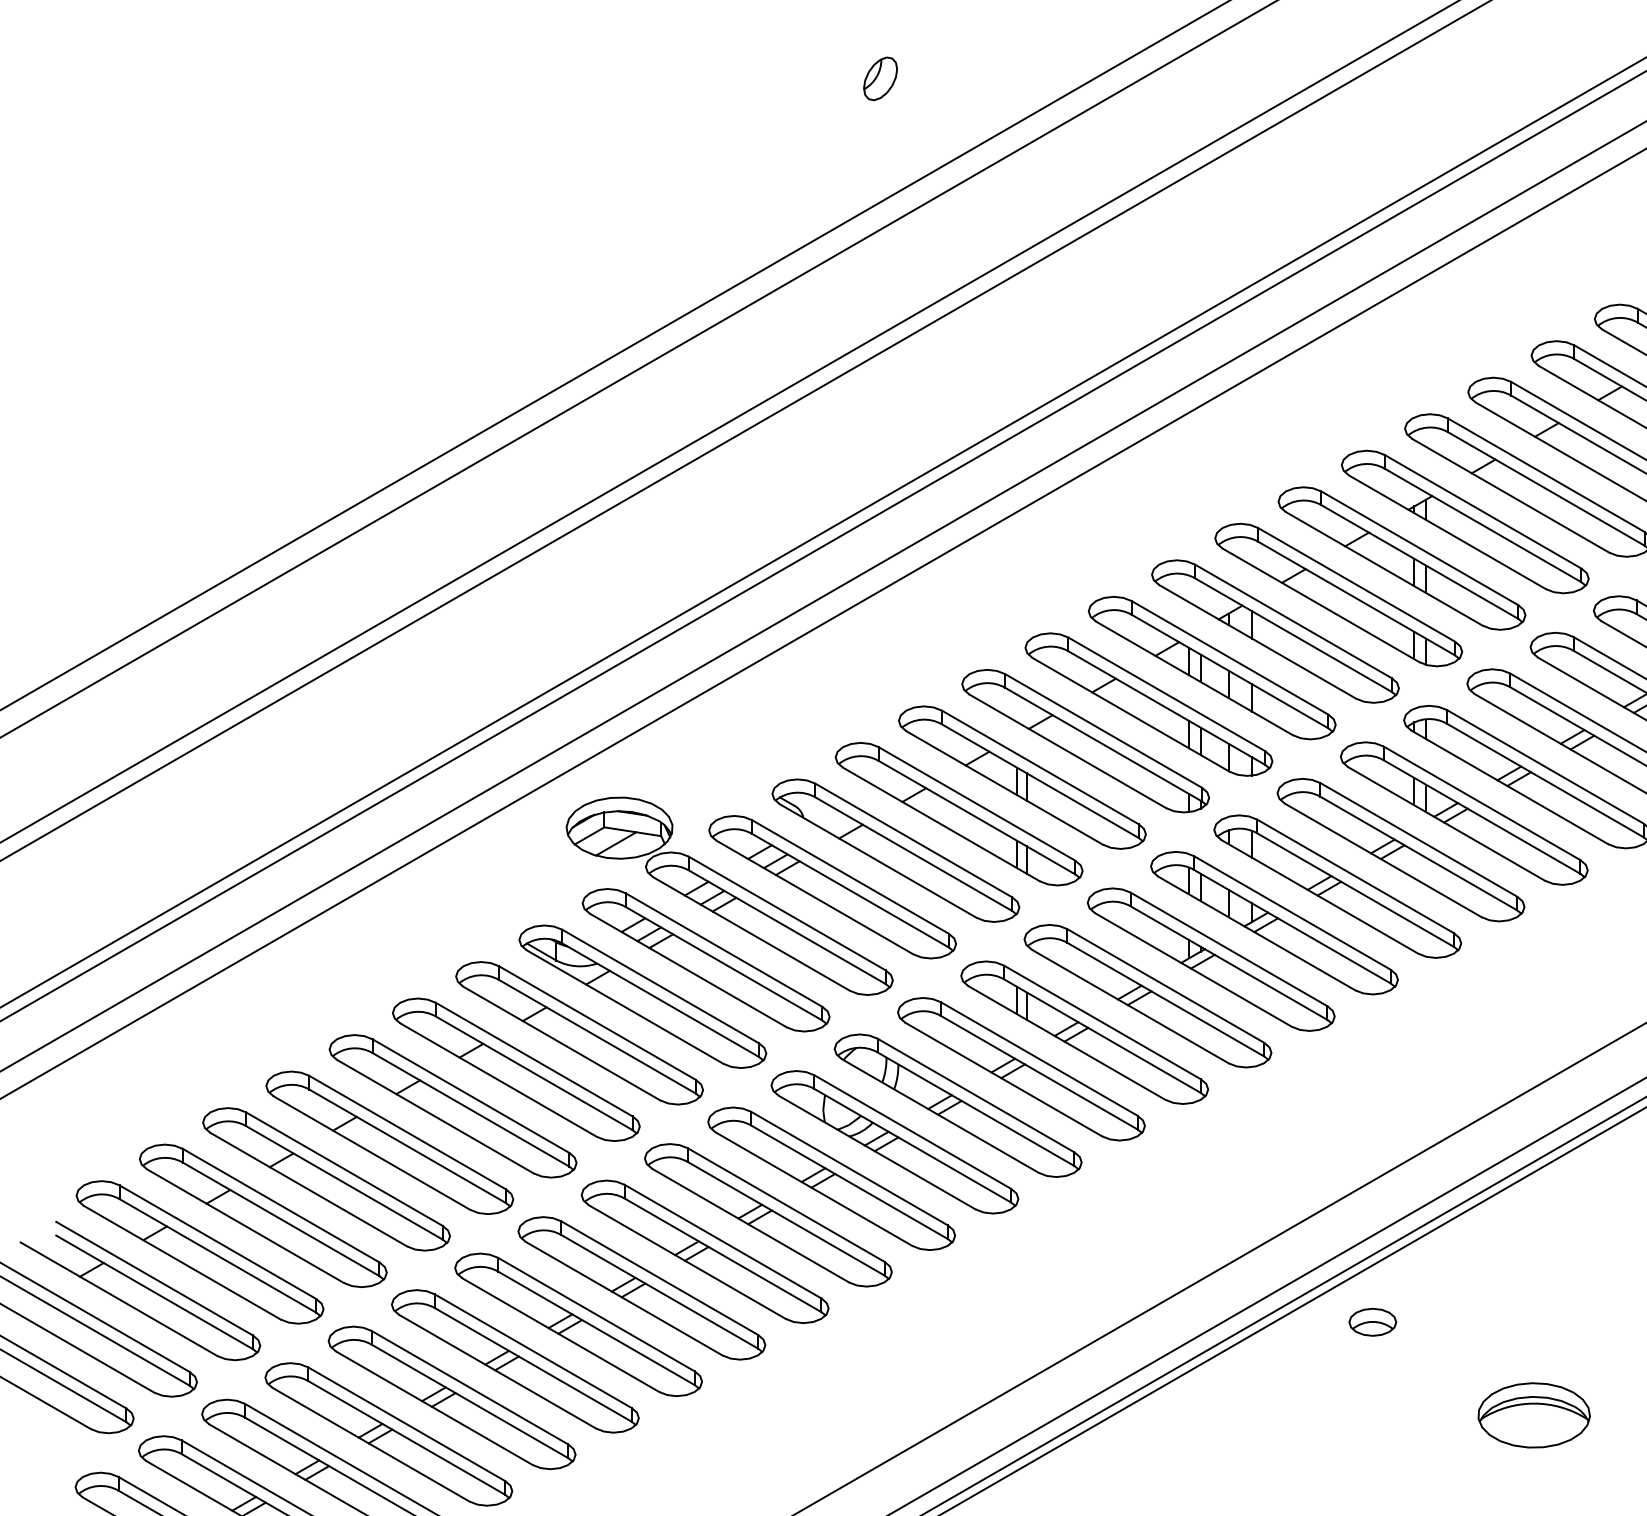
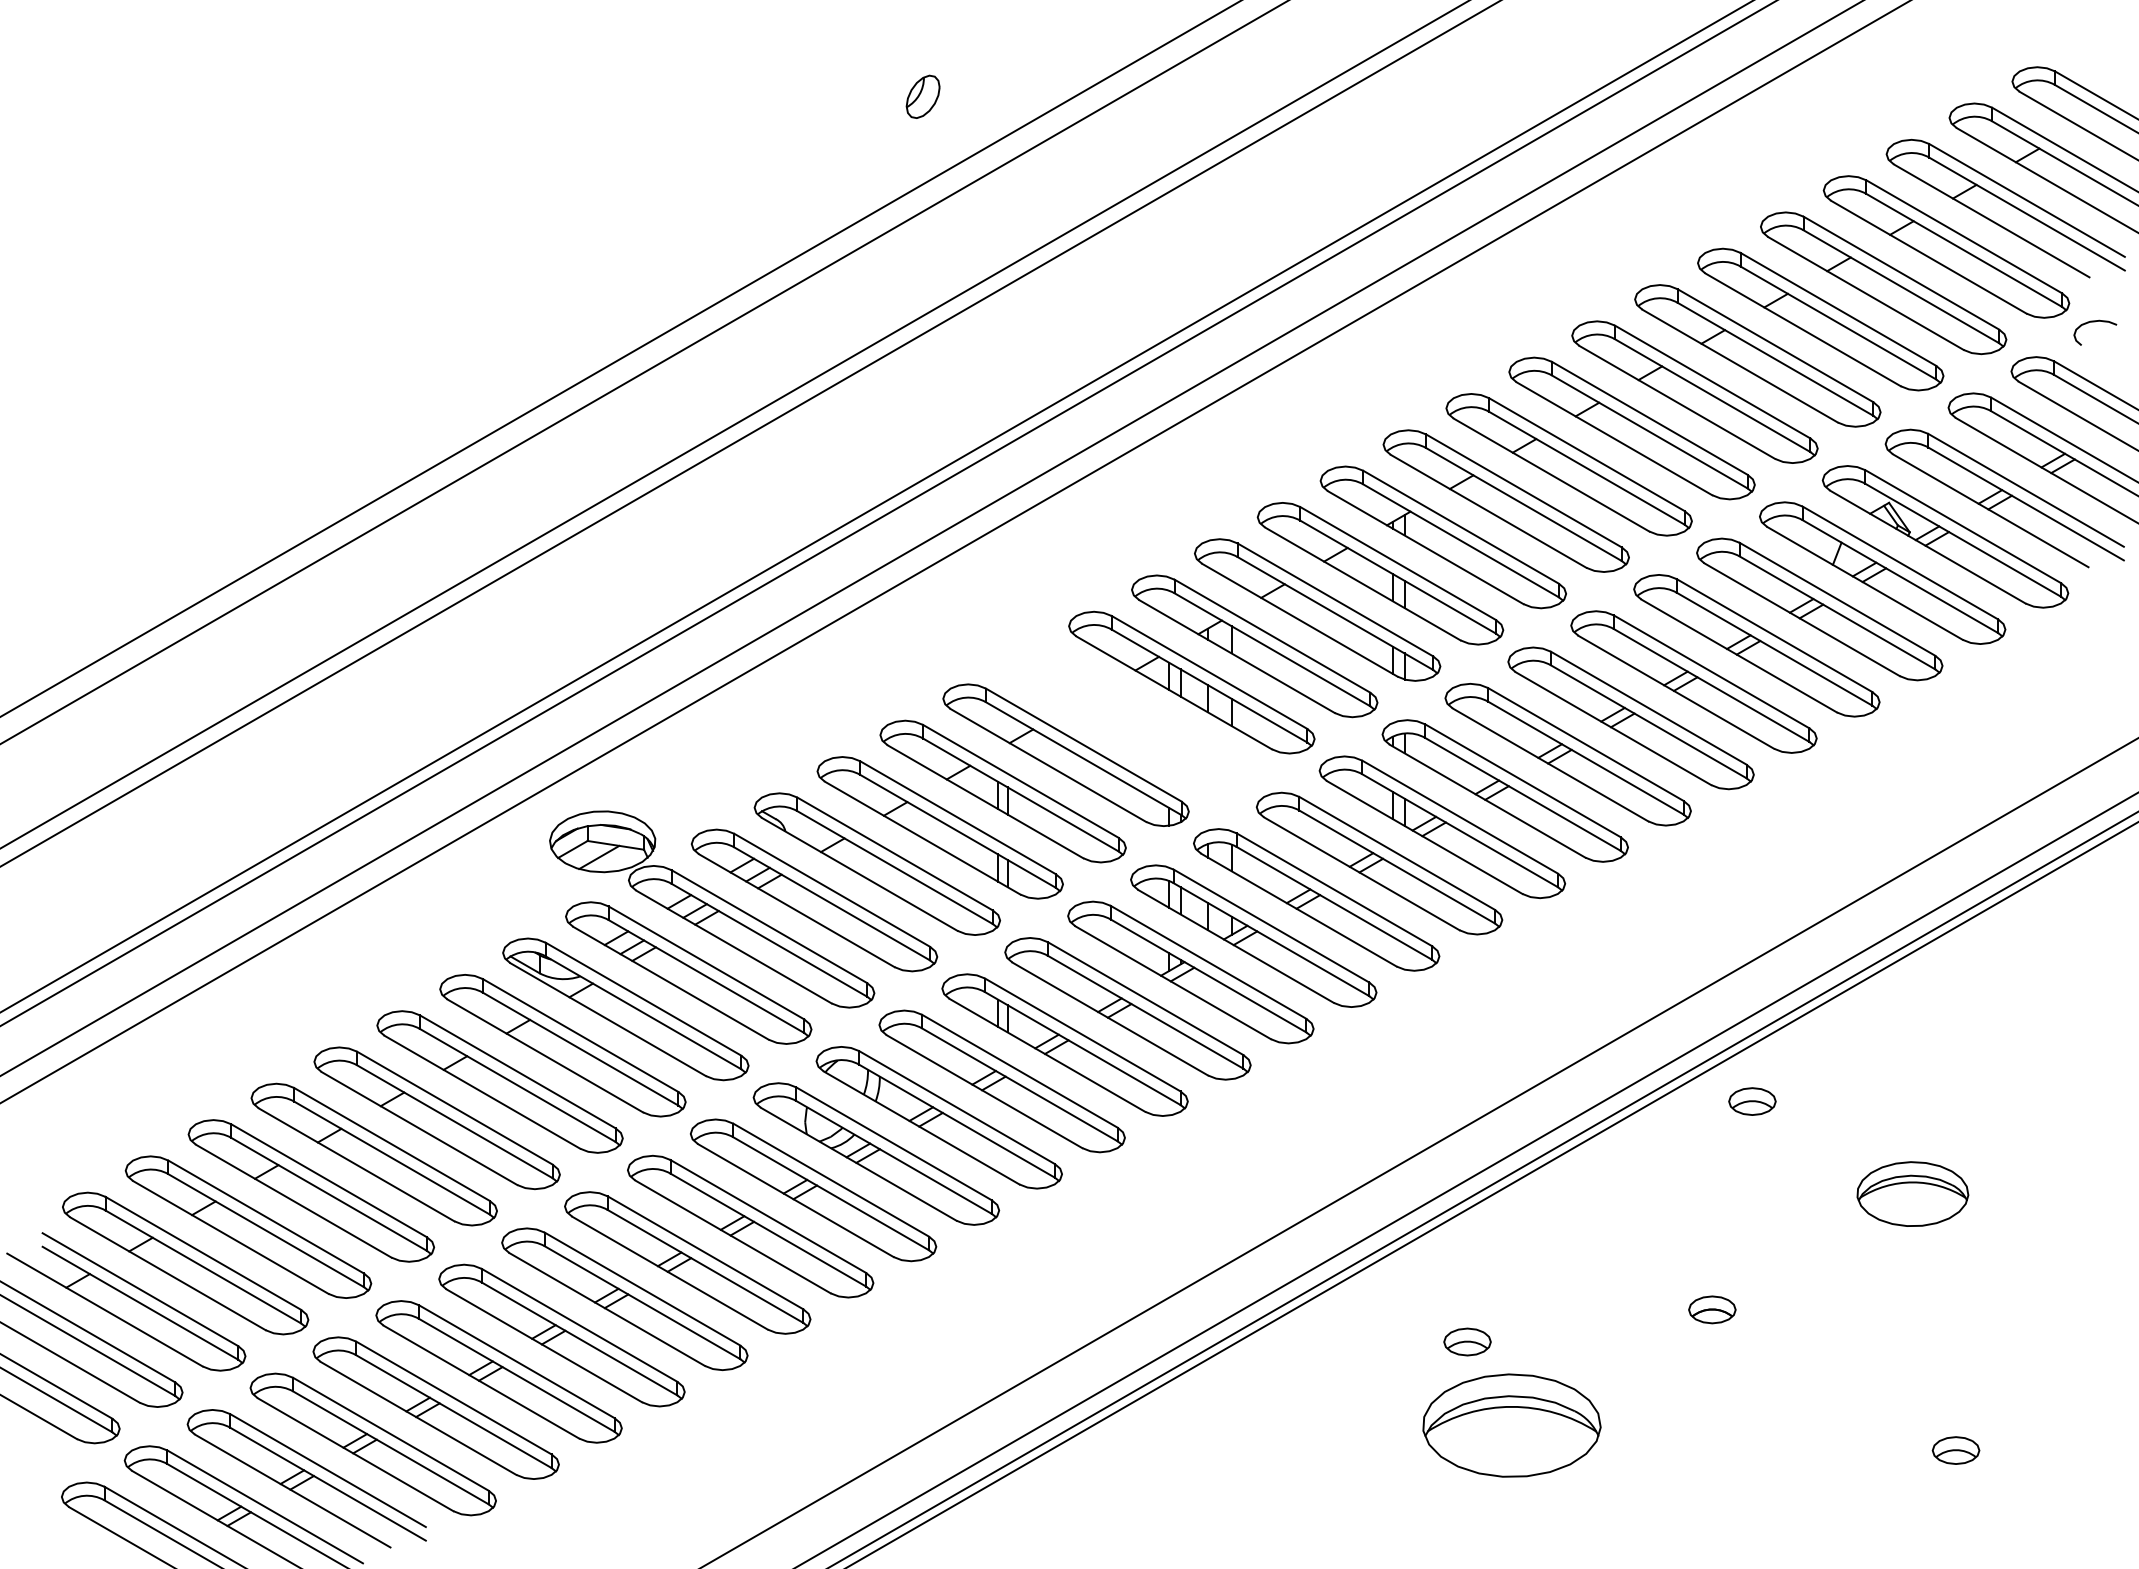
part: (879, 78) -> (922, 96), moved
part: (1148, 704) -> (1128, 718), removed
part: (1372, 1321) -> (1467, 1341), moved
part: (1533, 1415) -> (1511, 1425), size x1.6

